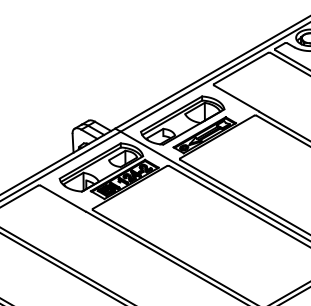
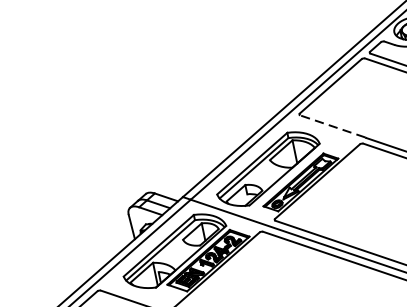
line: (236, 98) -> (332, 126), solid -> dashed

